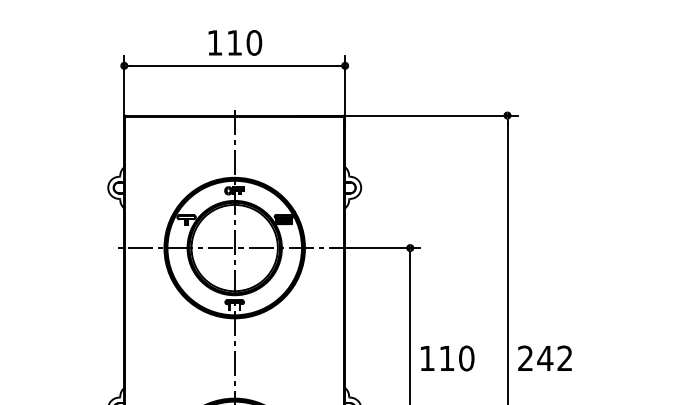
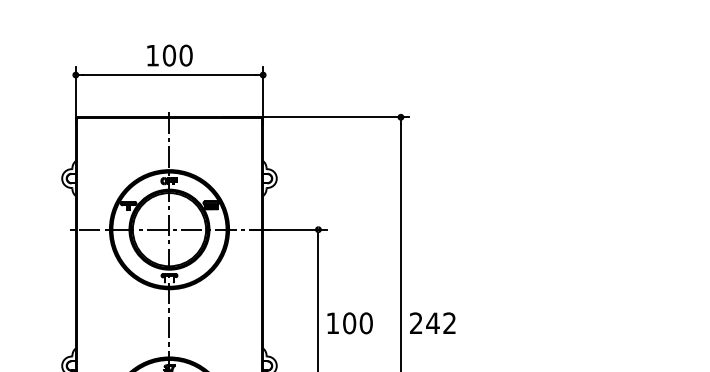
text: (234, 42) -> (169, 55), 110 -> 100
text: (446, 358) -> (349, 323), 110 -> 100

